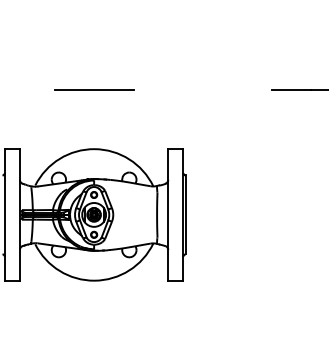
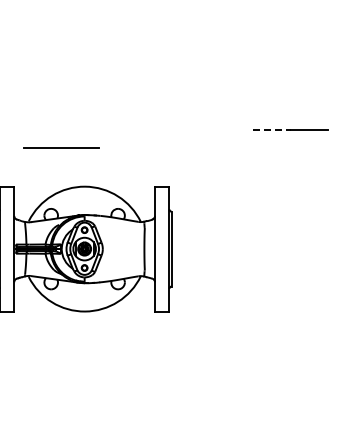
line: (93, 88) -> (61, 147), moved
line: (292, 89) -> (272, 130), solid -> dashed

